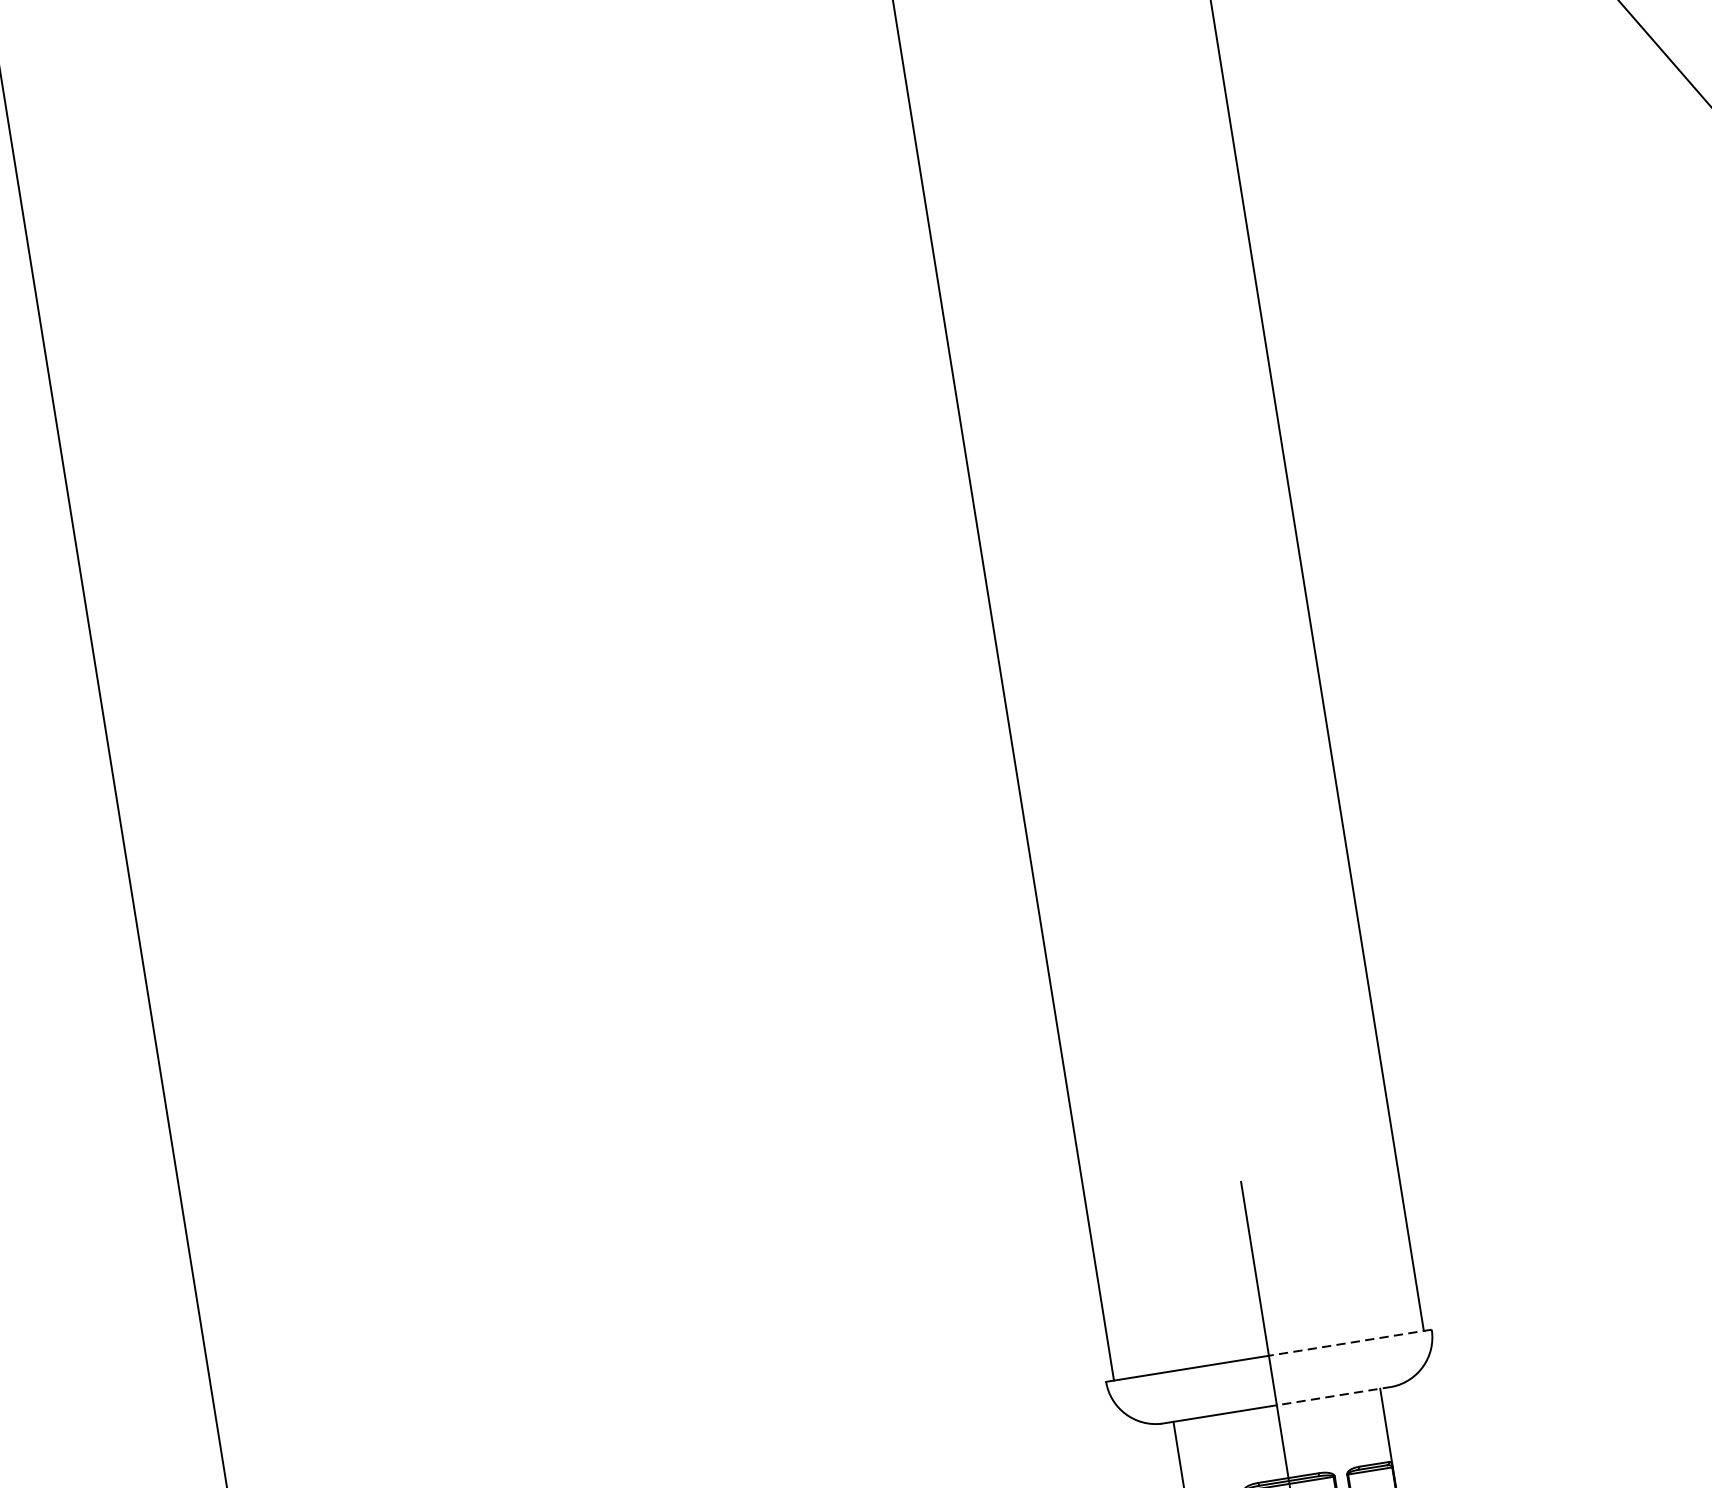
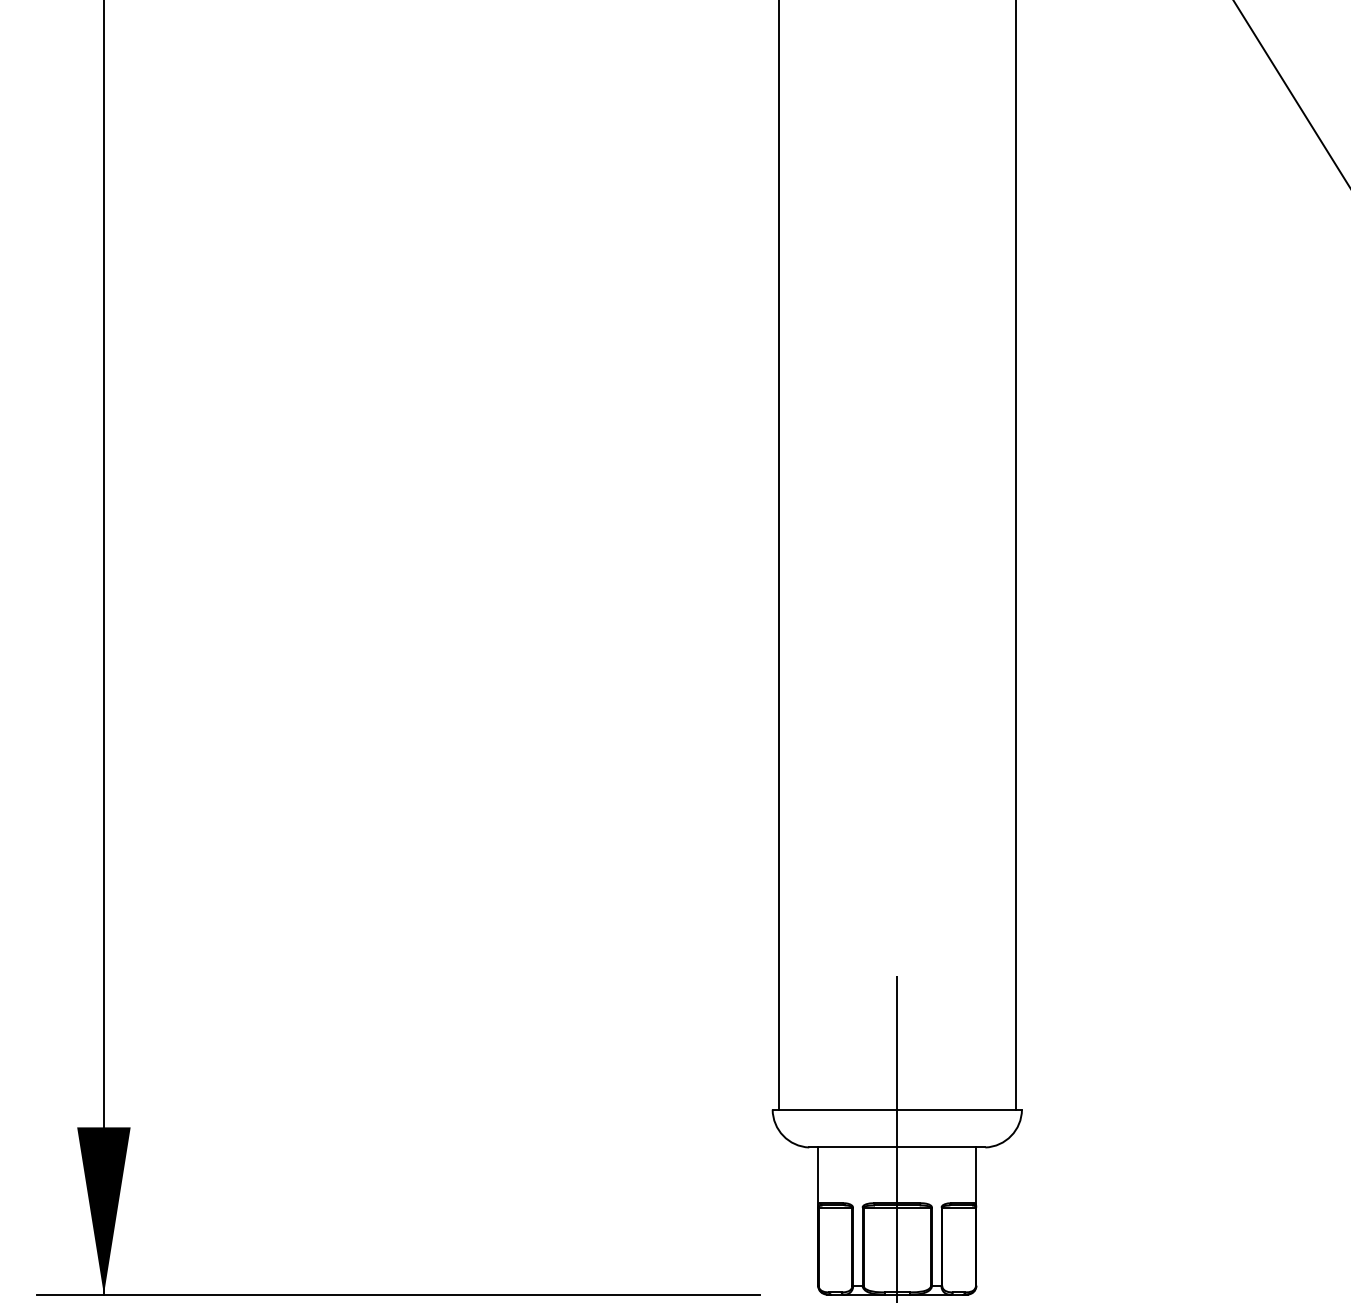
line: (1350, 1342) -> (959, 1109), dashed -> solid
line: (1333, 1396) -> (940, 1147), dashed -> solid

